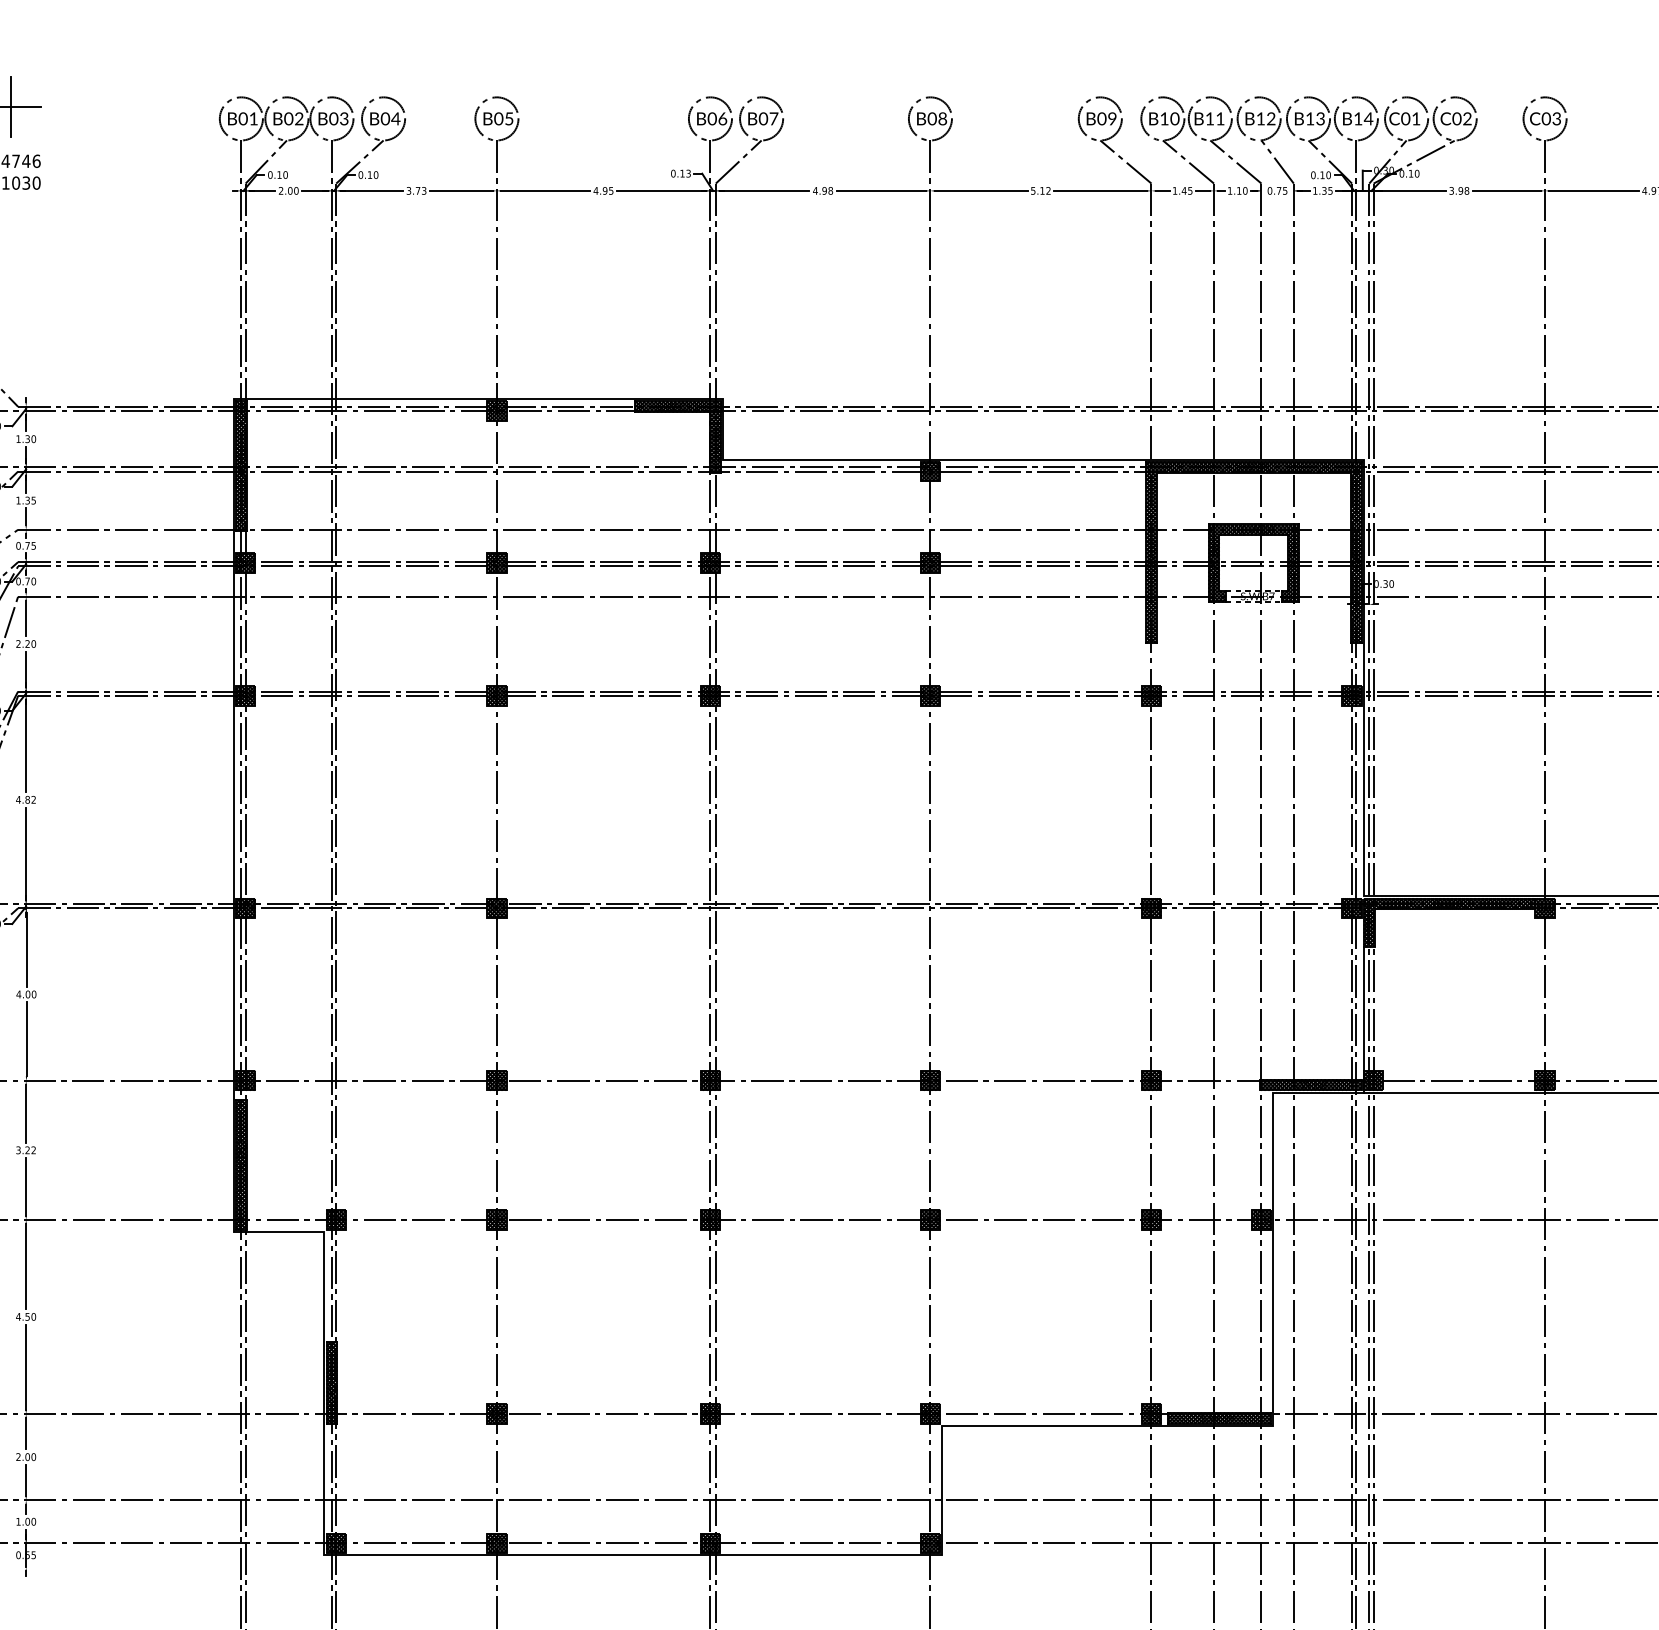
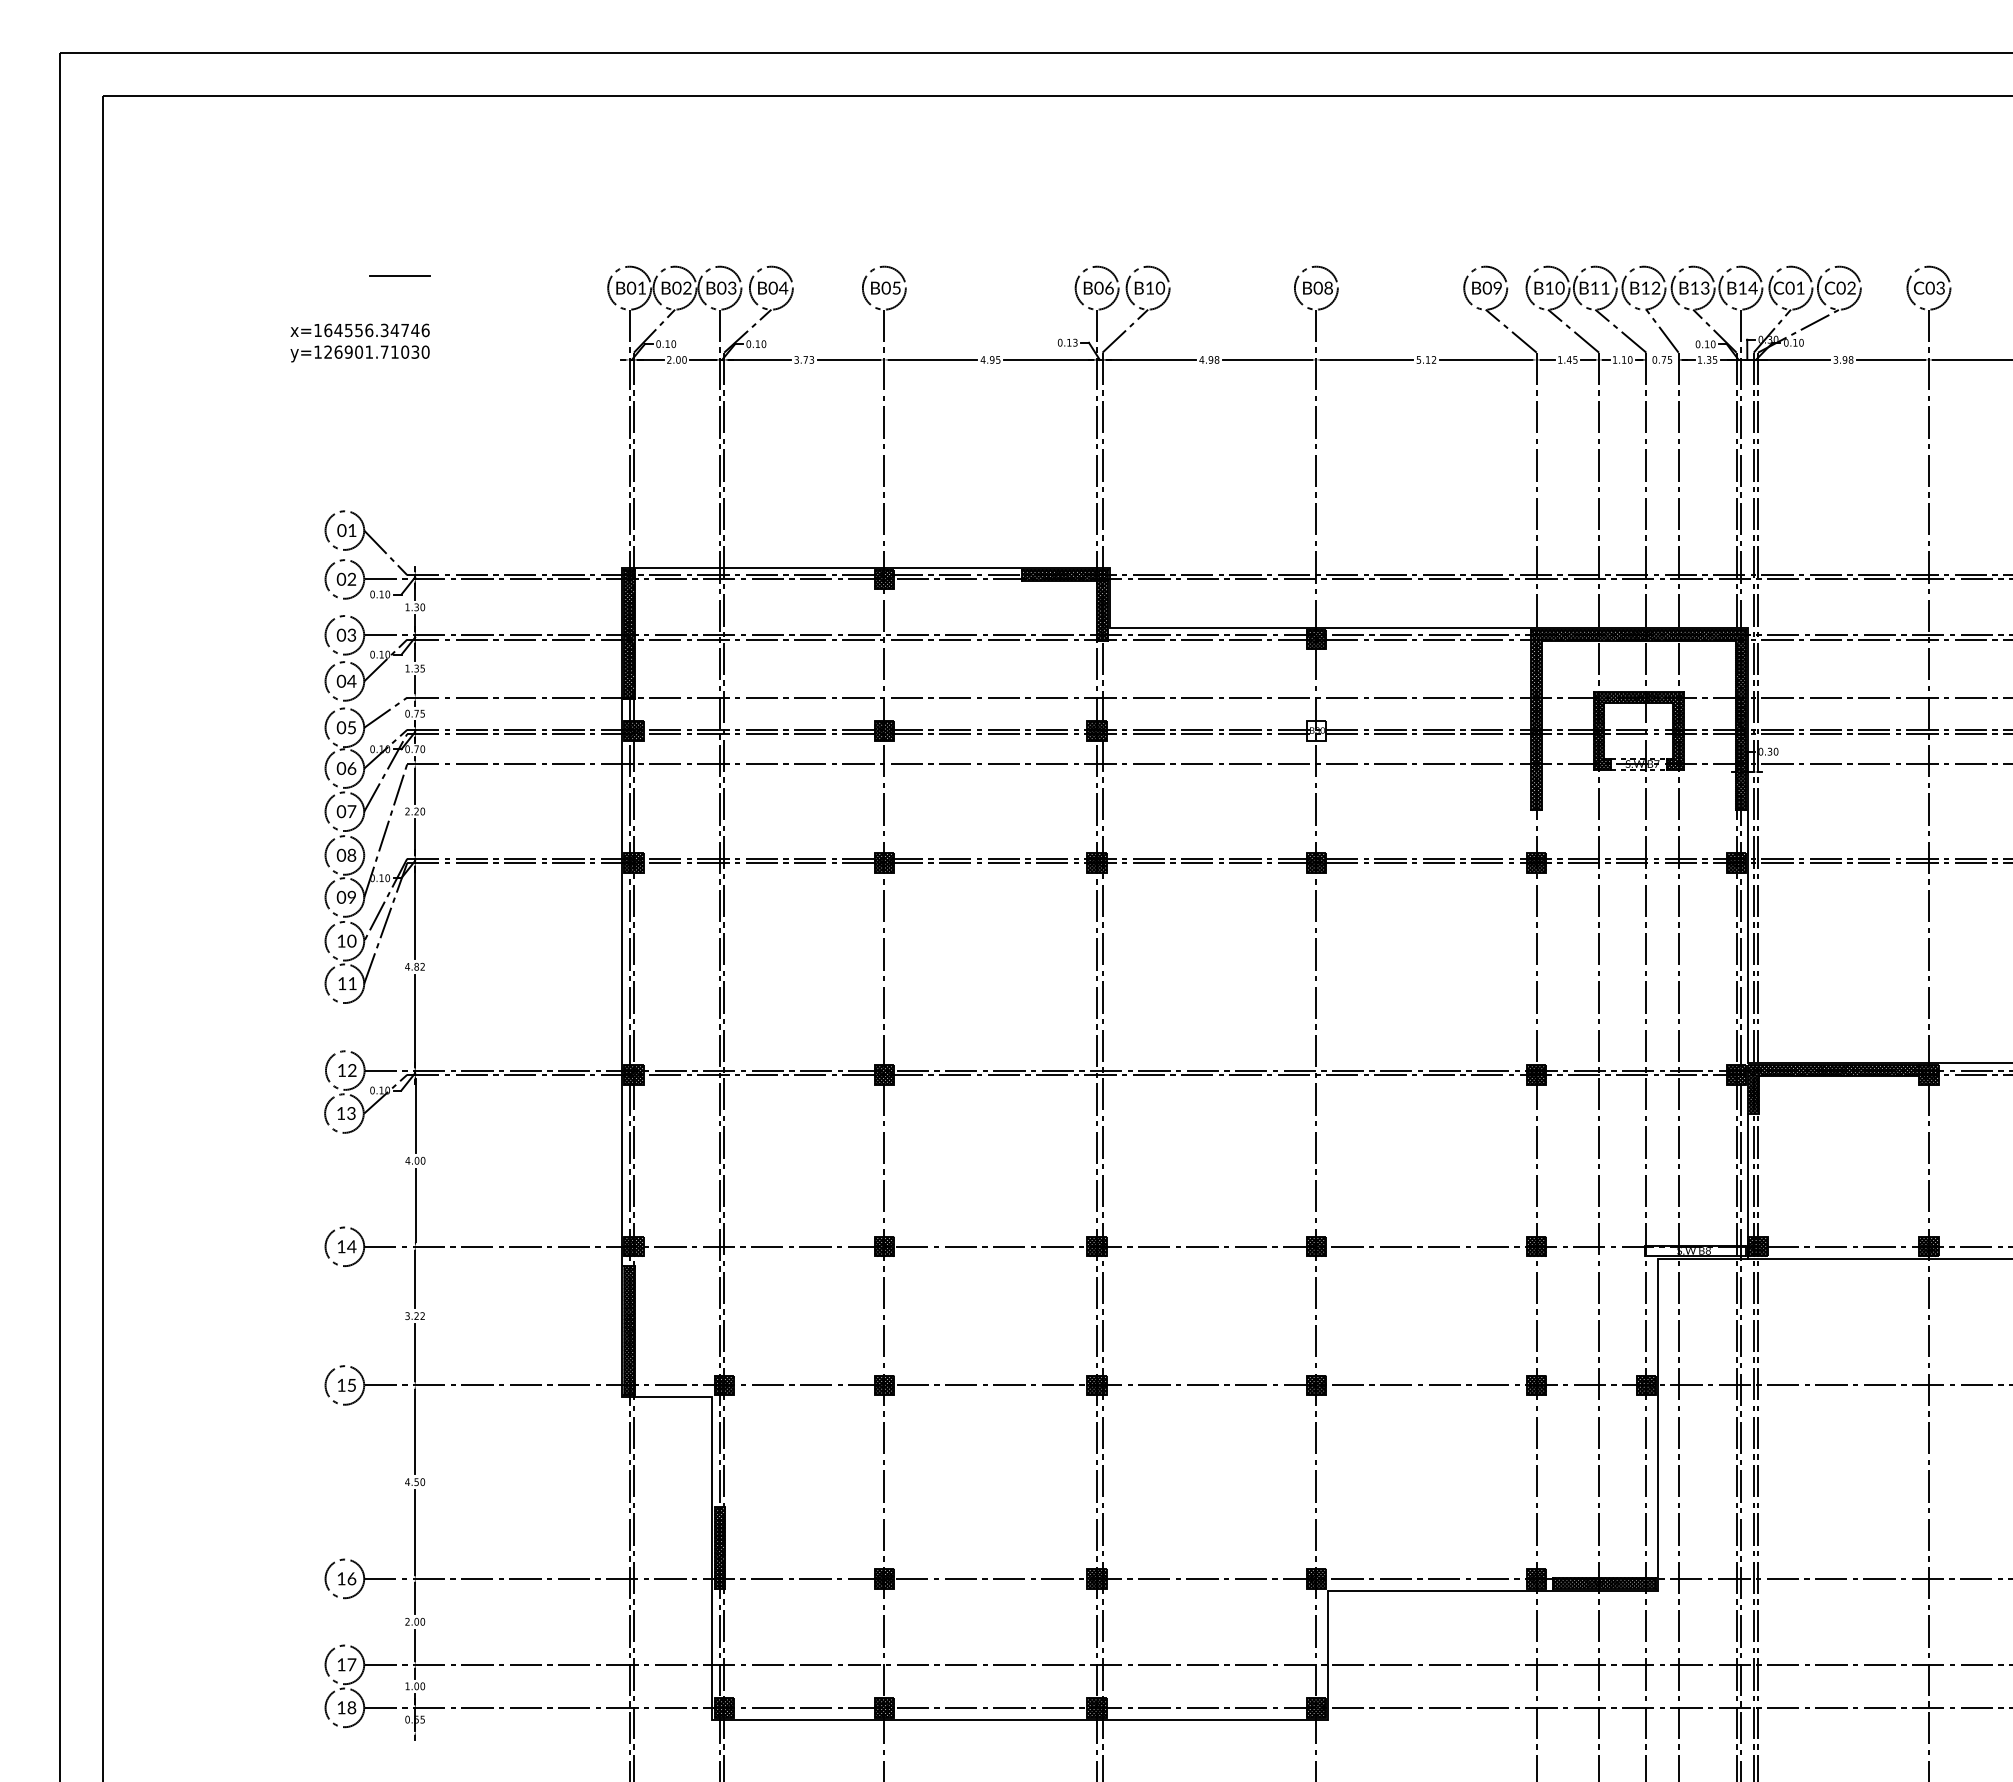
line: (11, 107) -> (400, 276), removed
text: (768, 118) -> (1155, 287), B07 -> B10
hatch: (930, 562) -> (1316, 730), removed
hatch: (1310, 1084) -> (1695, 1250), removed

